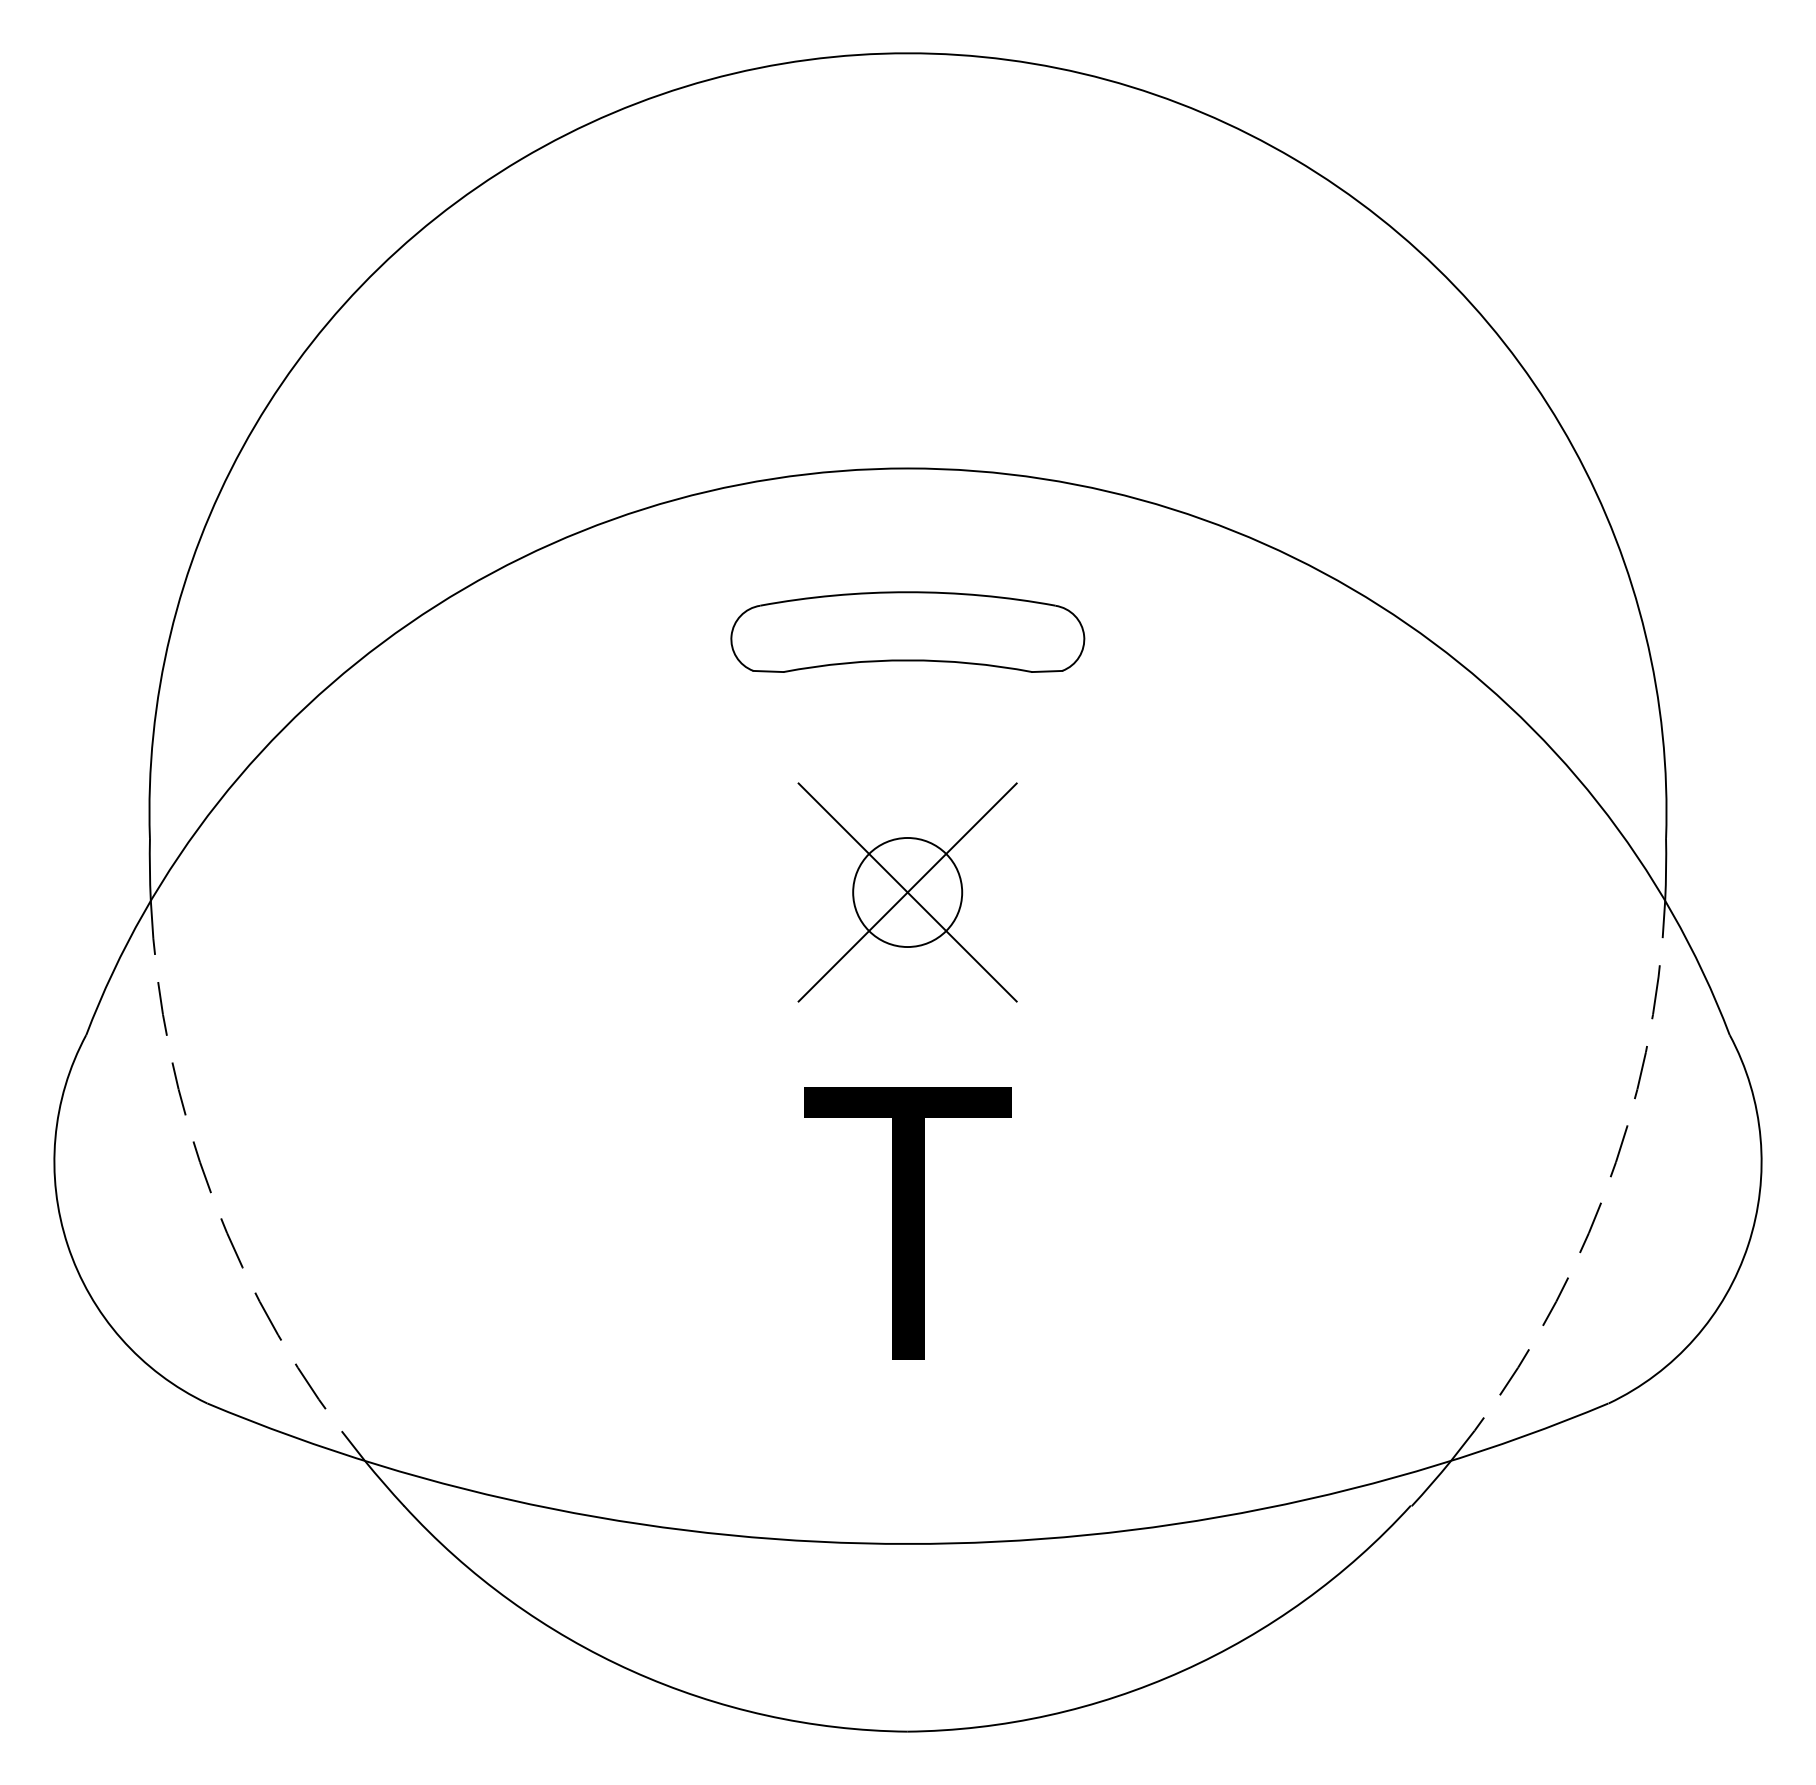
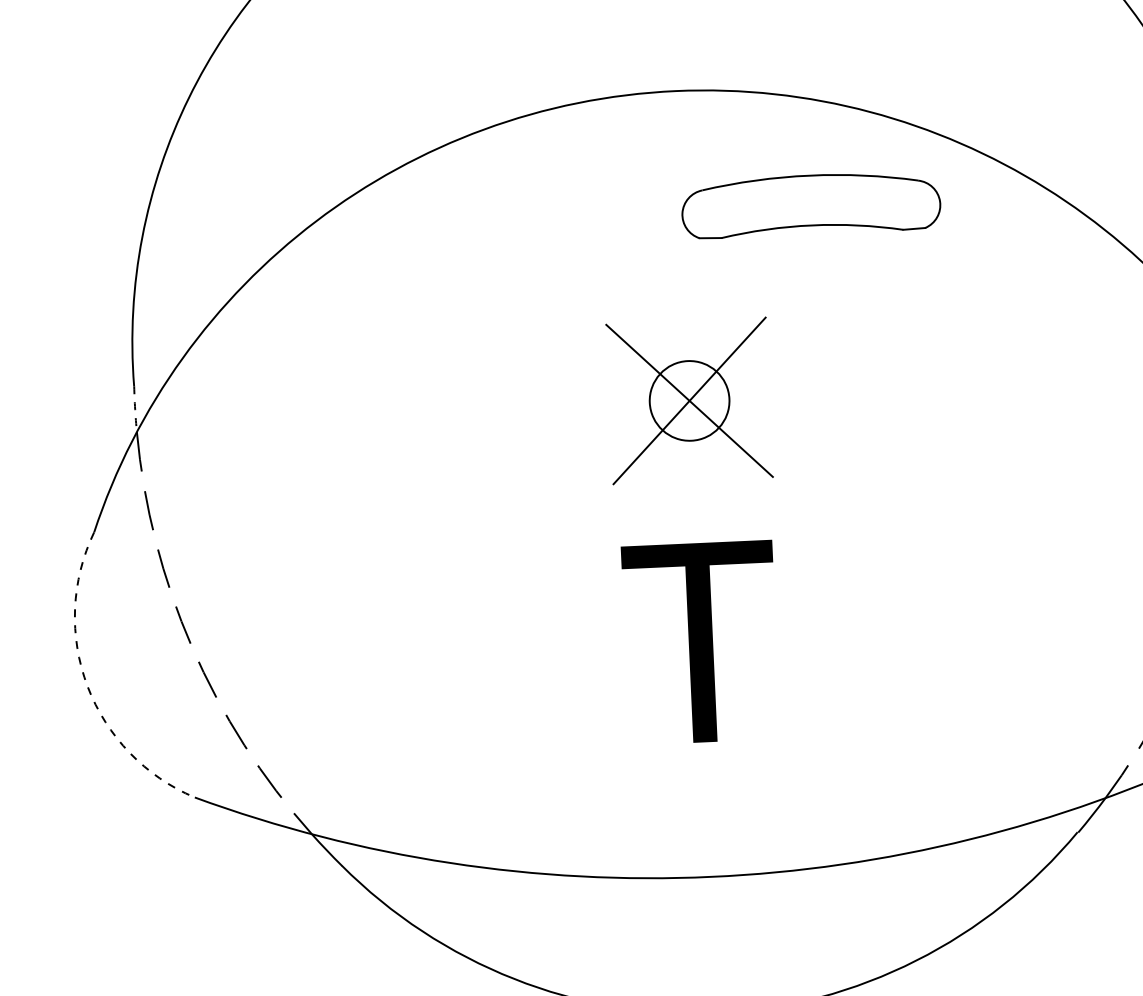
part: (907, 631) -> (810, 204), moved
arc: (149, 869) -> (134, 409), solid -> dashed
arc: (67, 1245) -> (87, 686), solid -> dashed

